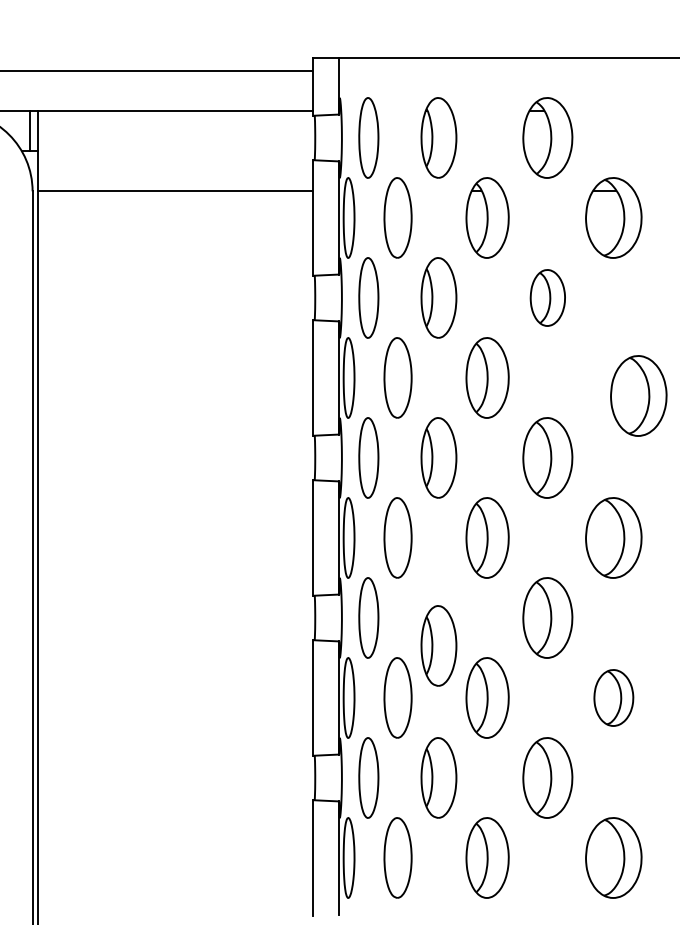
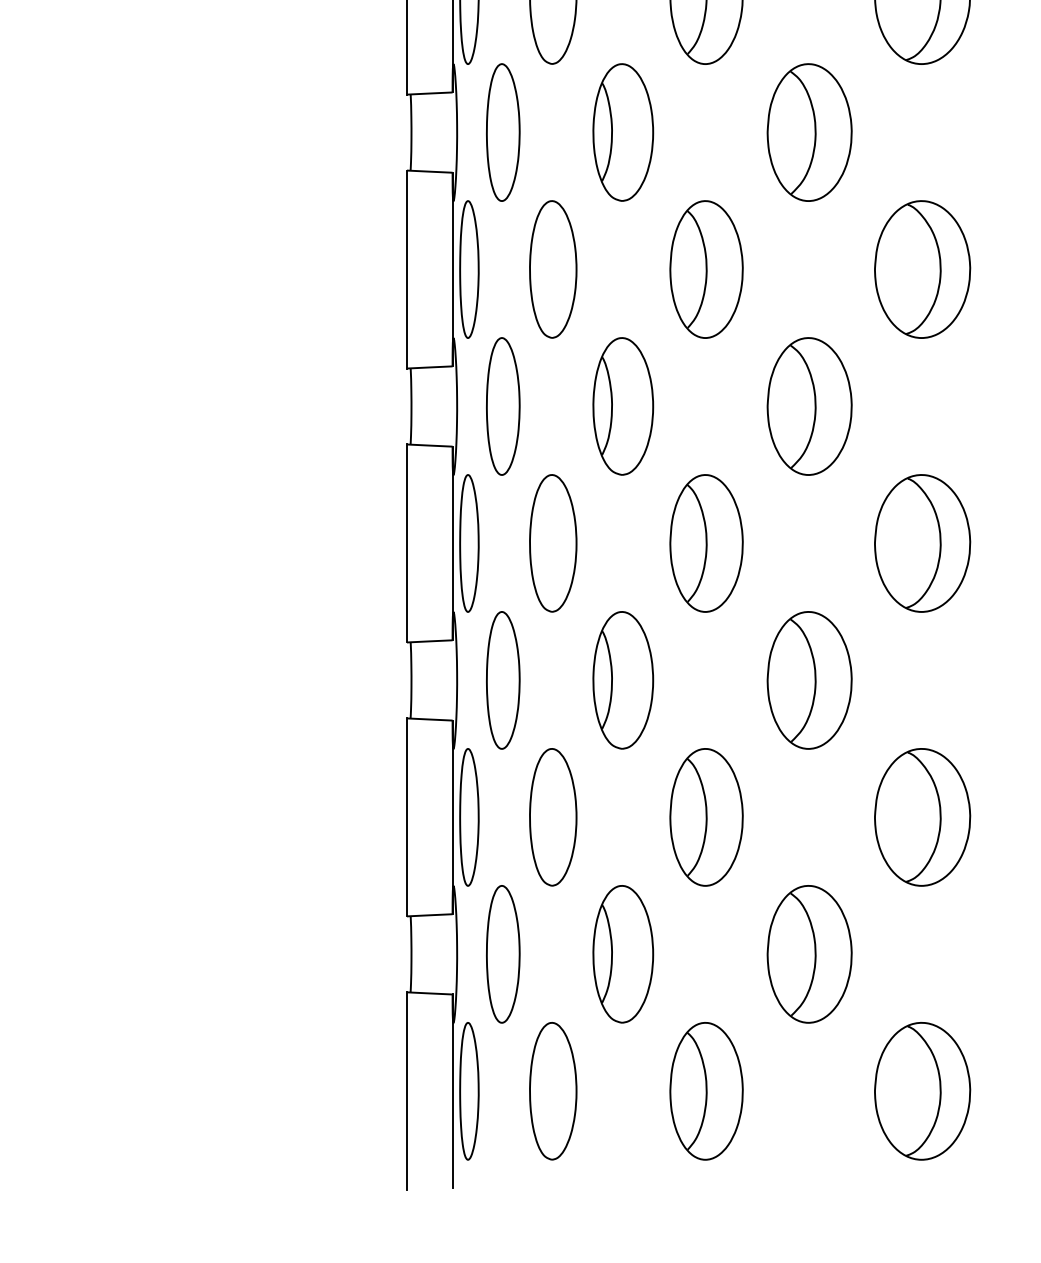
part: (547, 297) -> (809, 131), size x1.43
part: (638, 395) -> (922, 268), moved
part: (438, 645) -> (622, 679), moved
part: (613, 697) -> (922, 816), size x1.43

